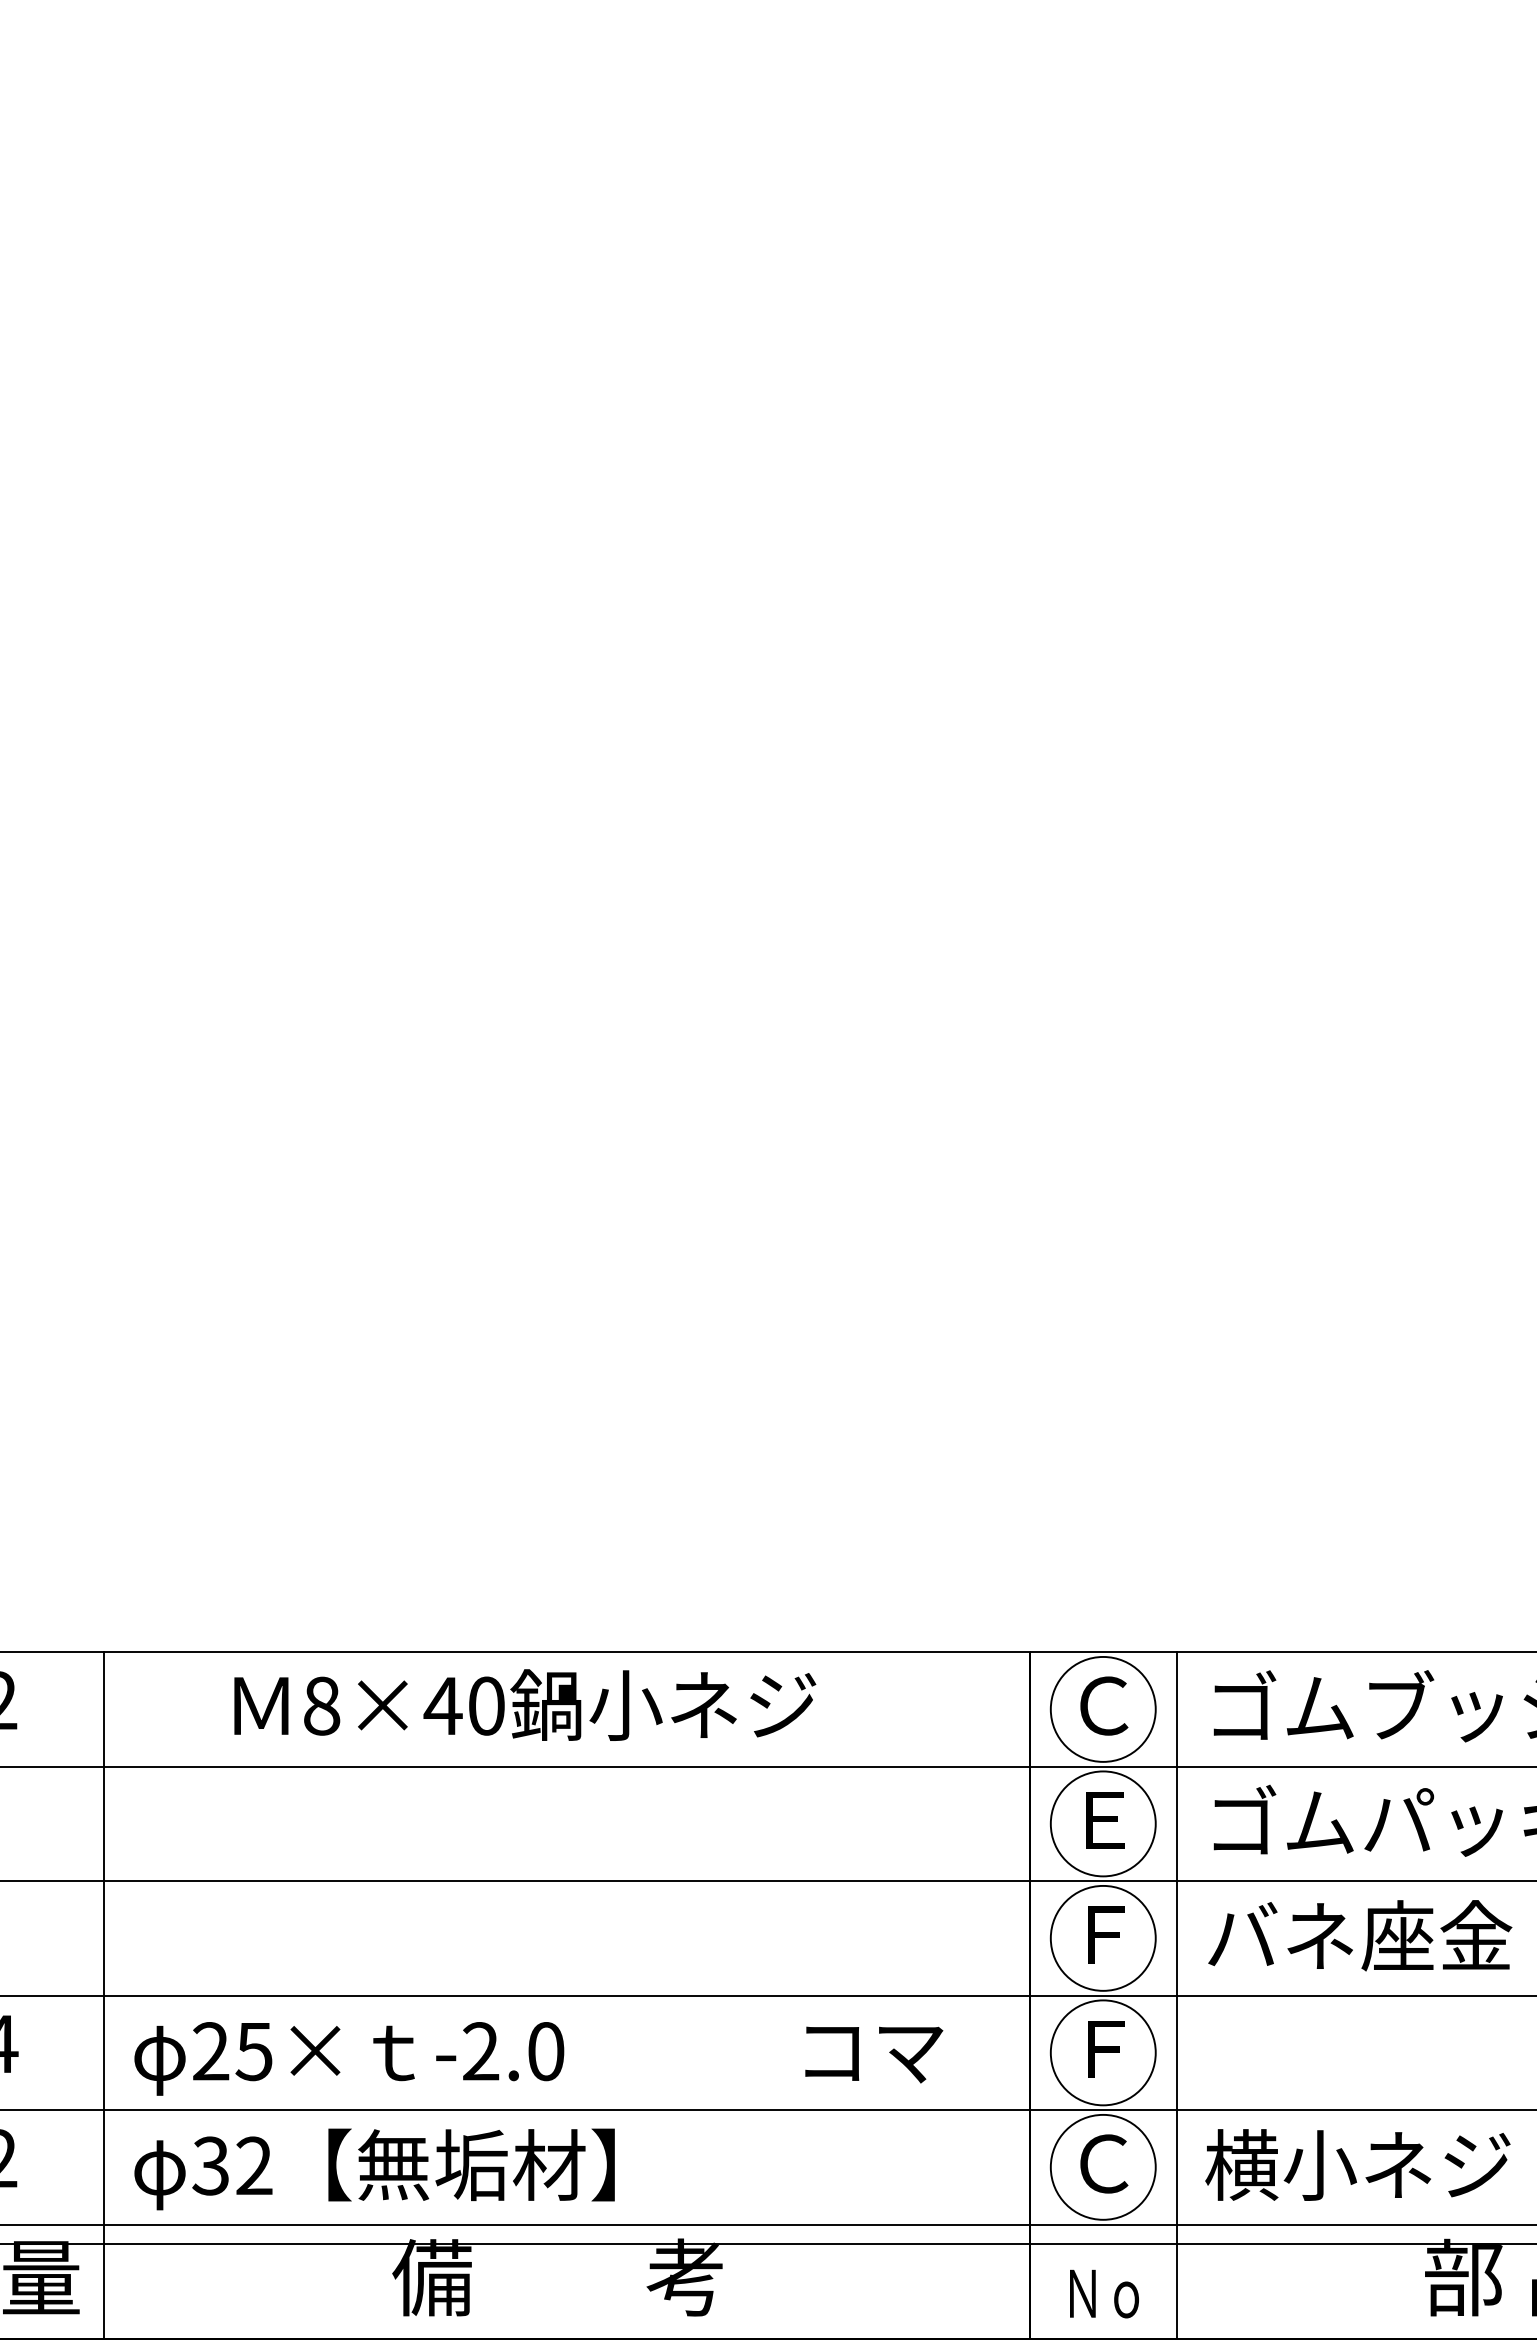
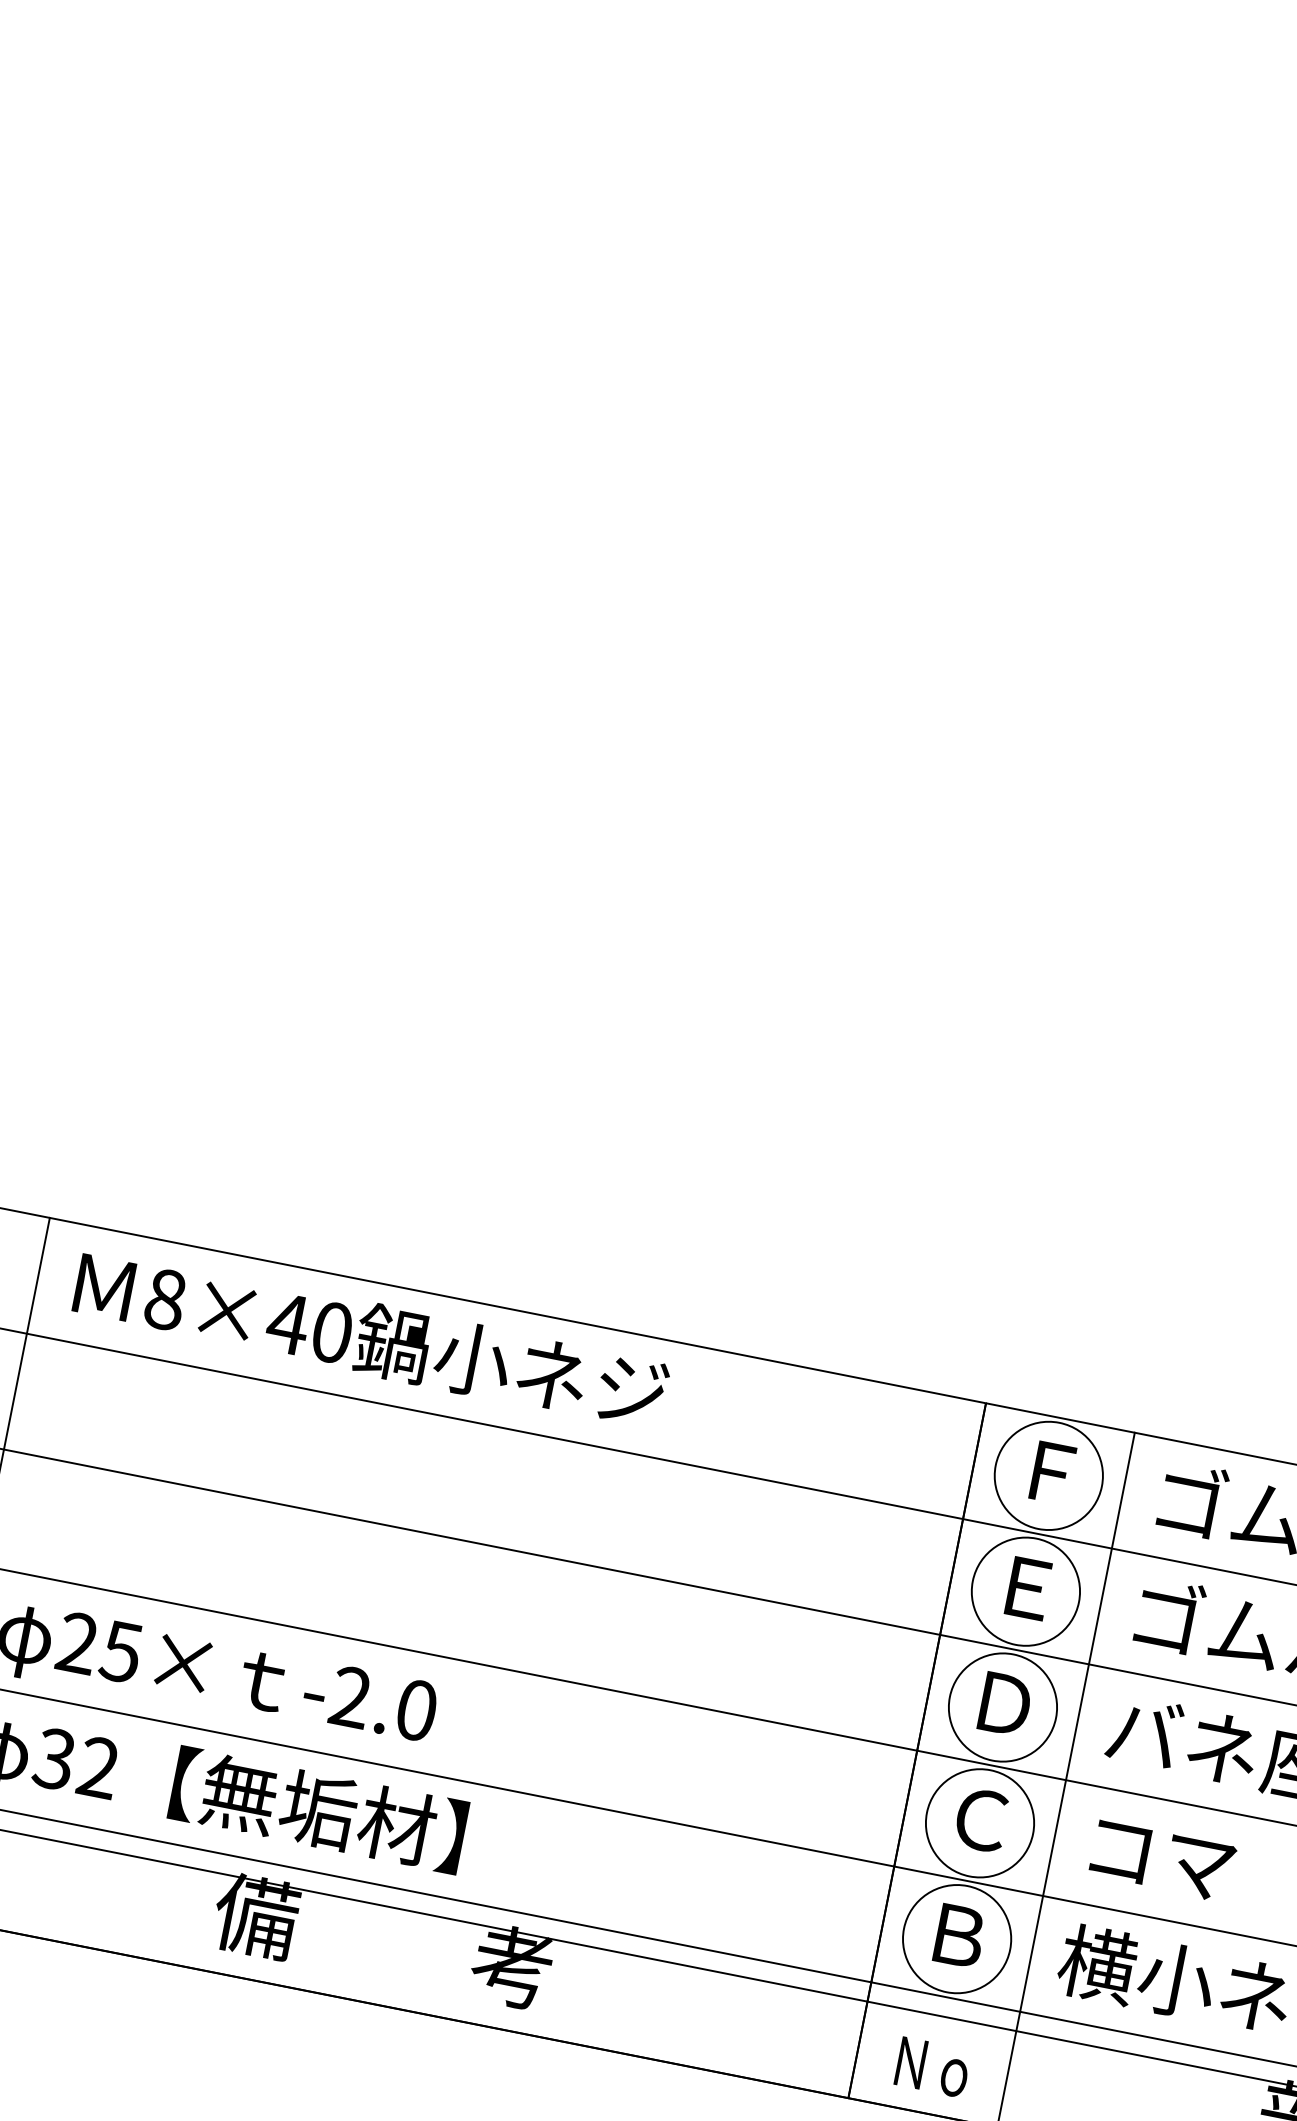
text: (525, 1704) -> (371, 1338), moved
text: (1104, 1705) -> (1050, 1472), Ｃ -> Ｆ
text: (1104, 1934) -> (1004, 1703), Ｆ -> Ｄ
text: (1104, 2049) -> (981, 1820), Ｆ -> Ｃ
text: (874, 2054) -> (1163, 1861), moved
text: (1104, 2163) -> (959, 1935), Ｃ -> Ｂ

